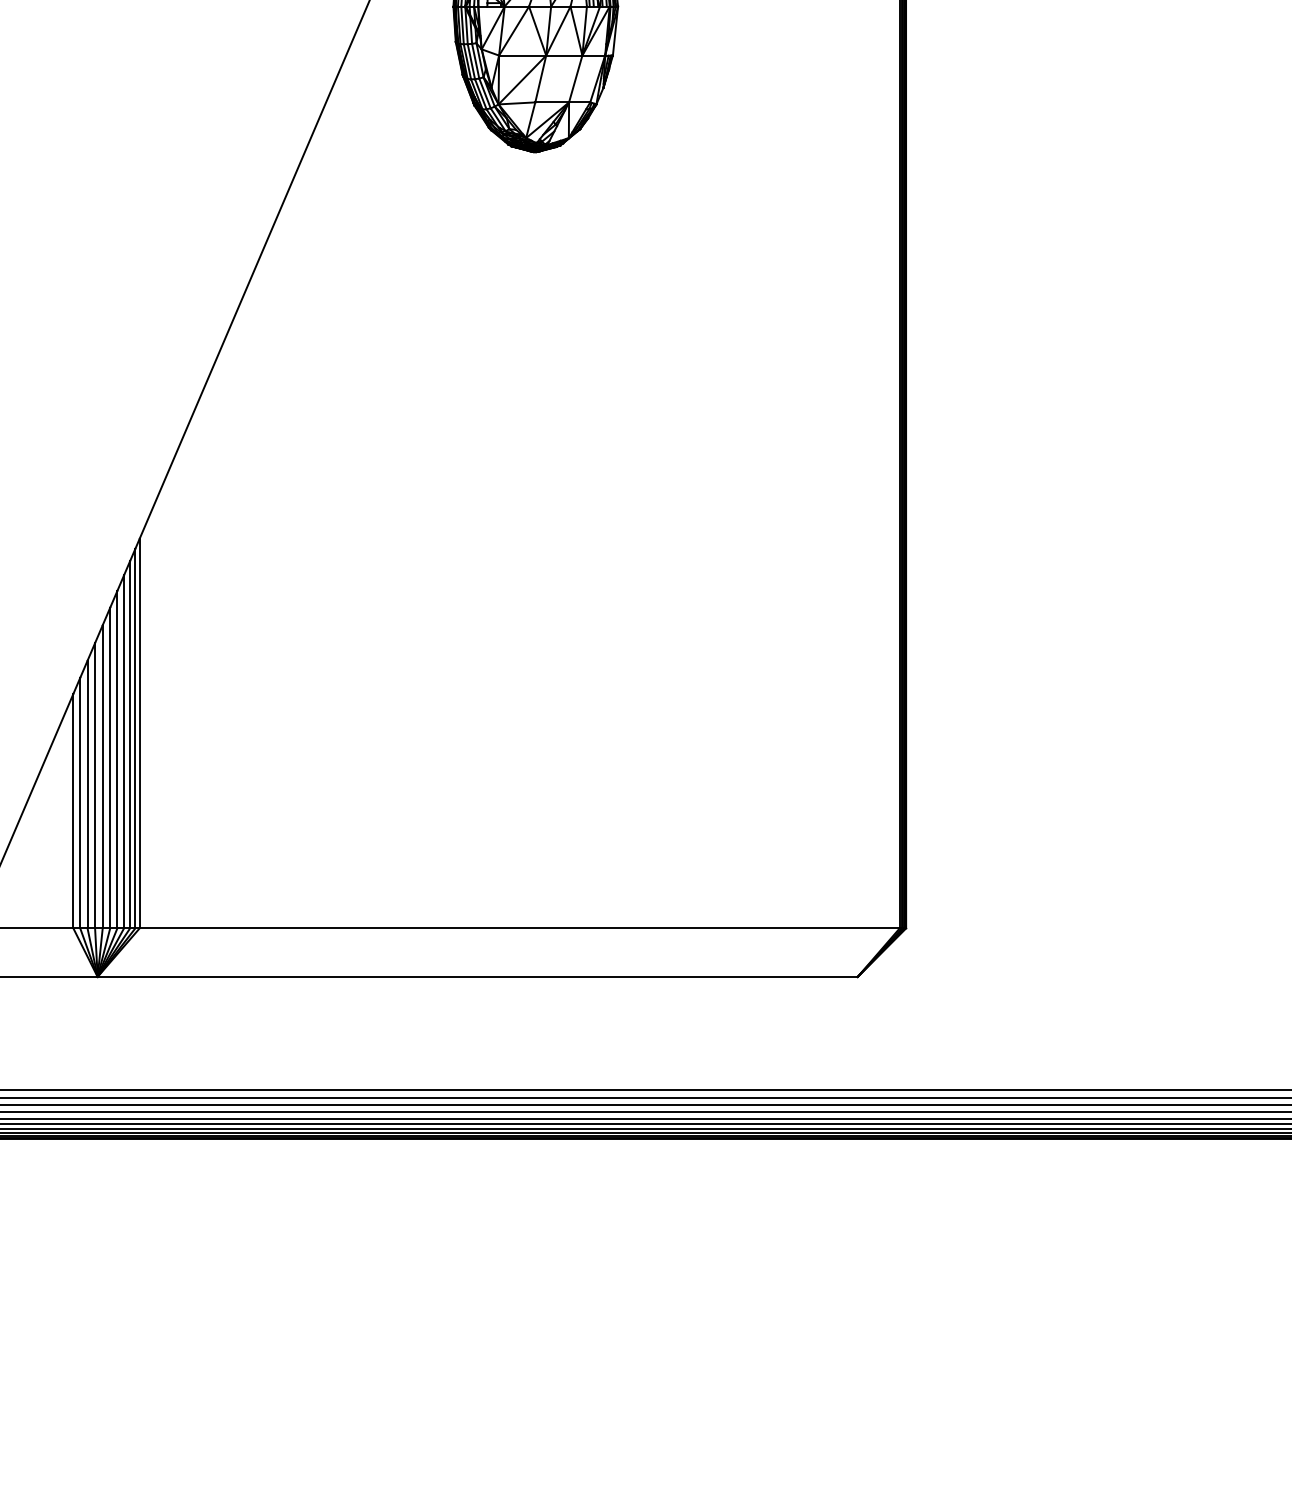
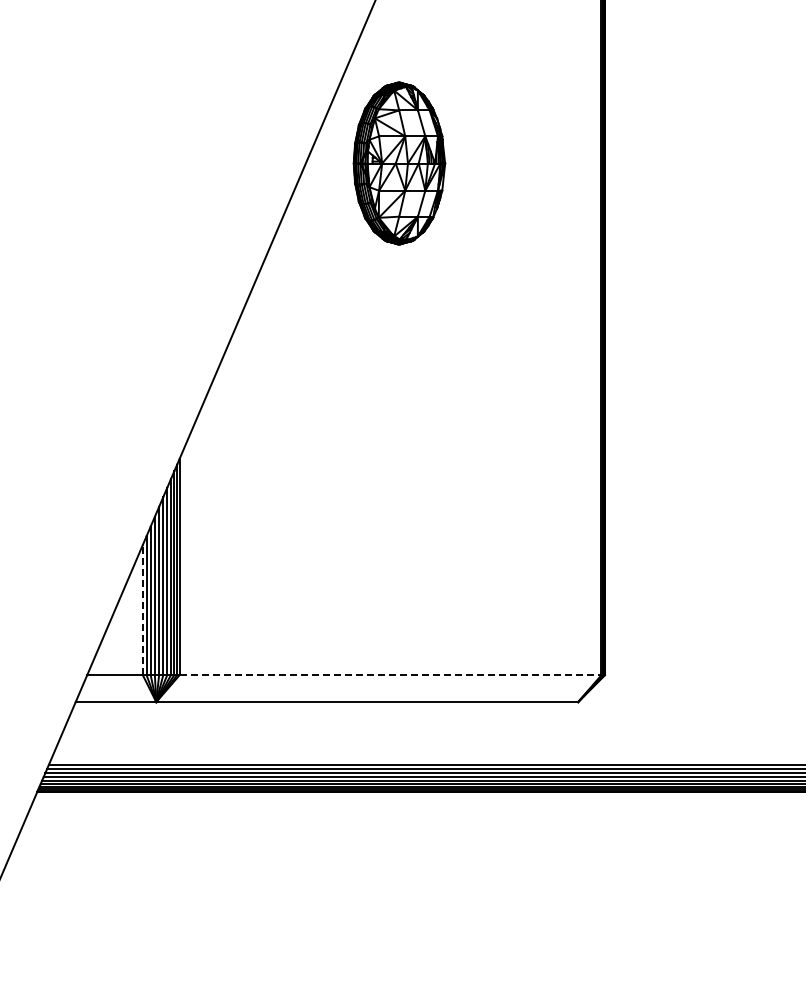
line: (72, 810) -> (142, 609), solid -> dashed
line: (519, 929) -> (390, 675), solid -> dashed

